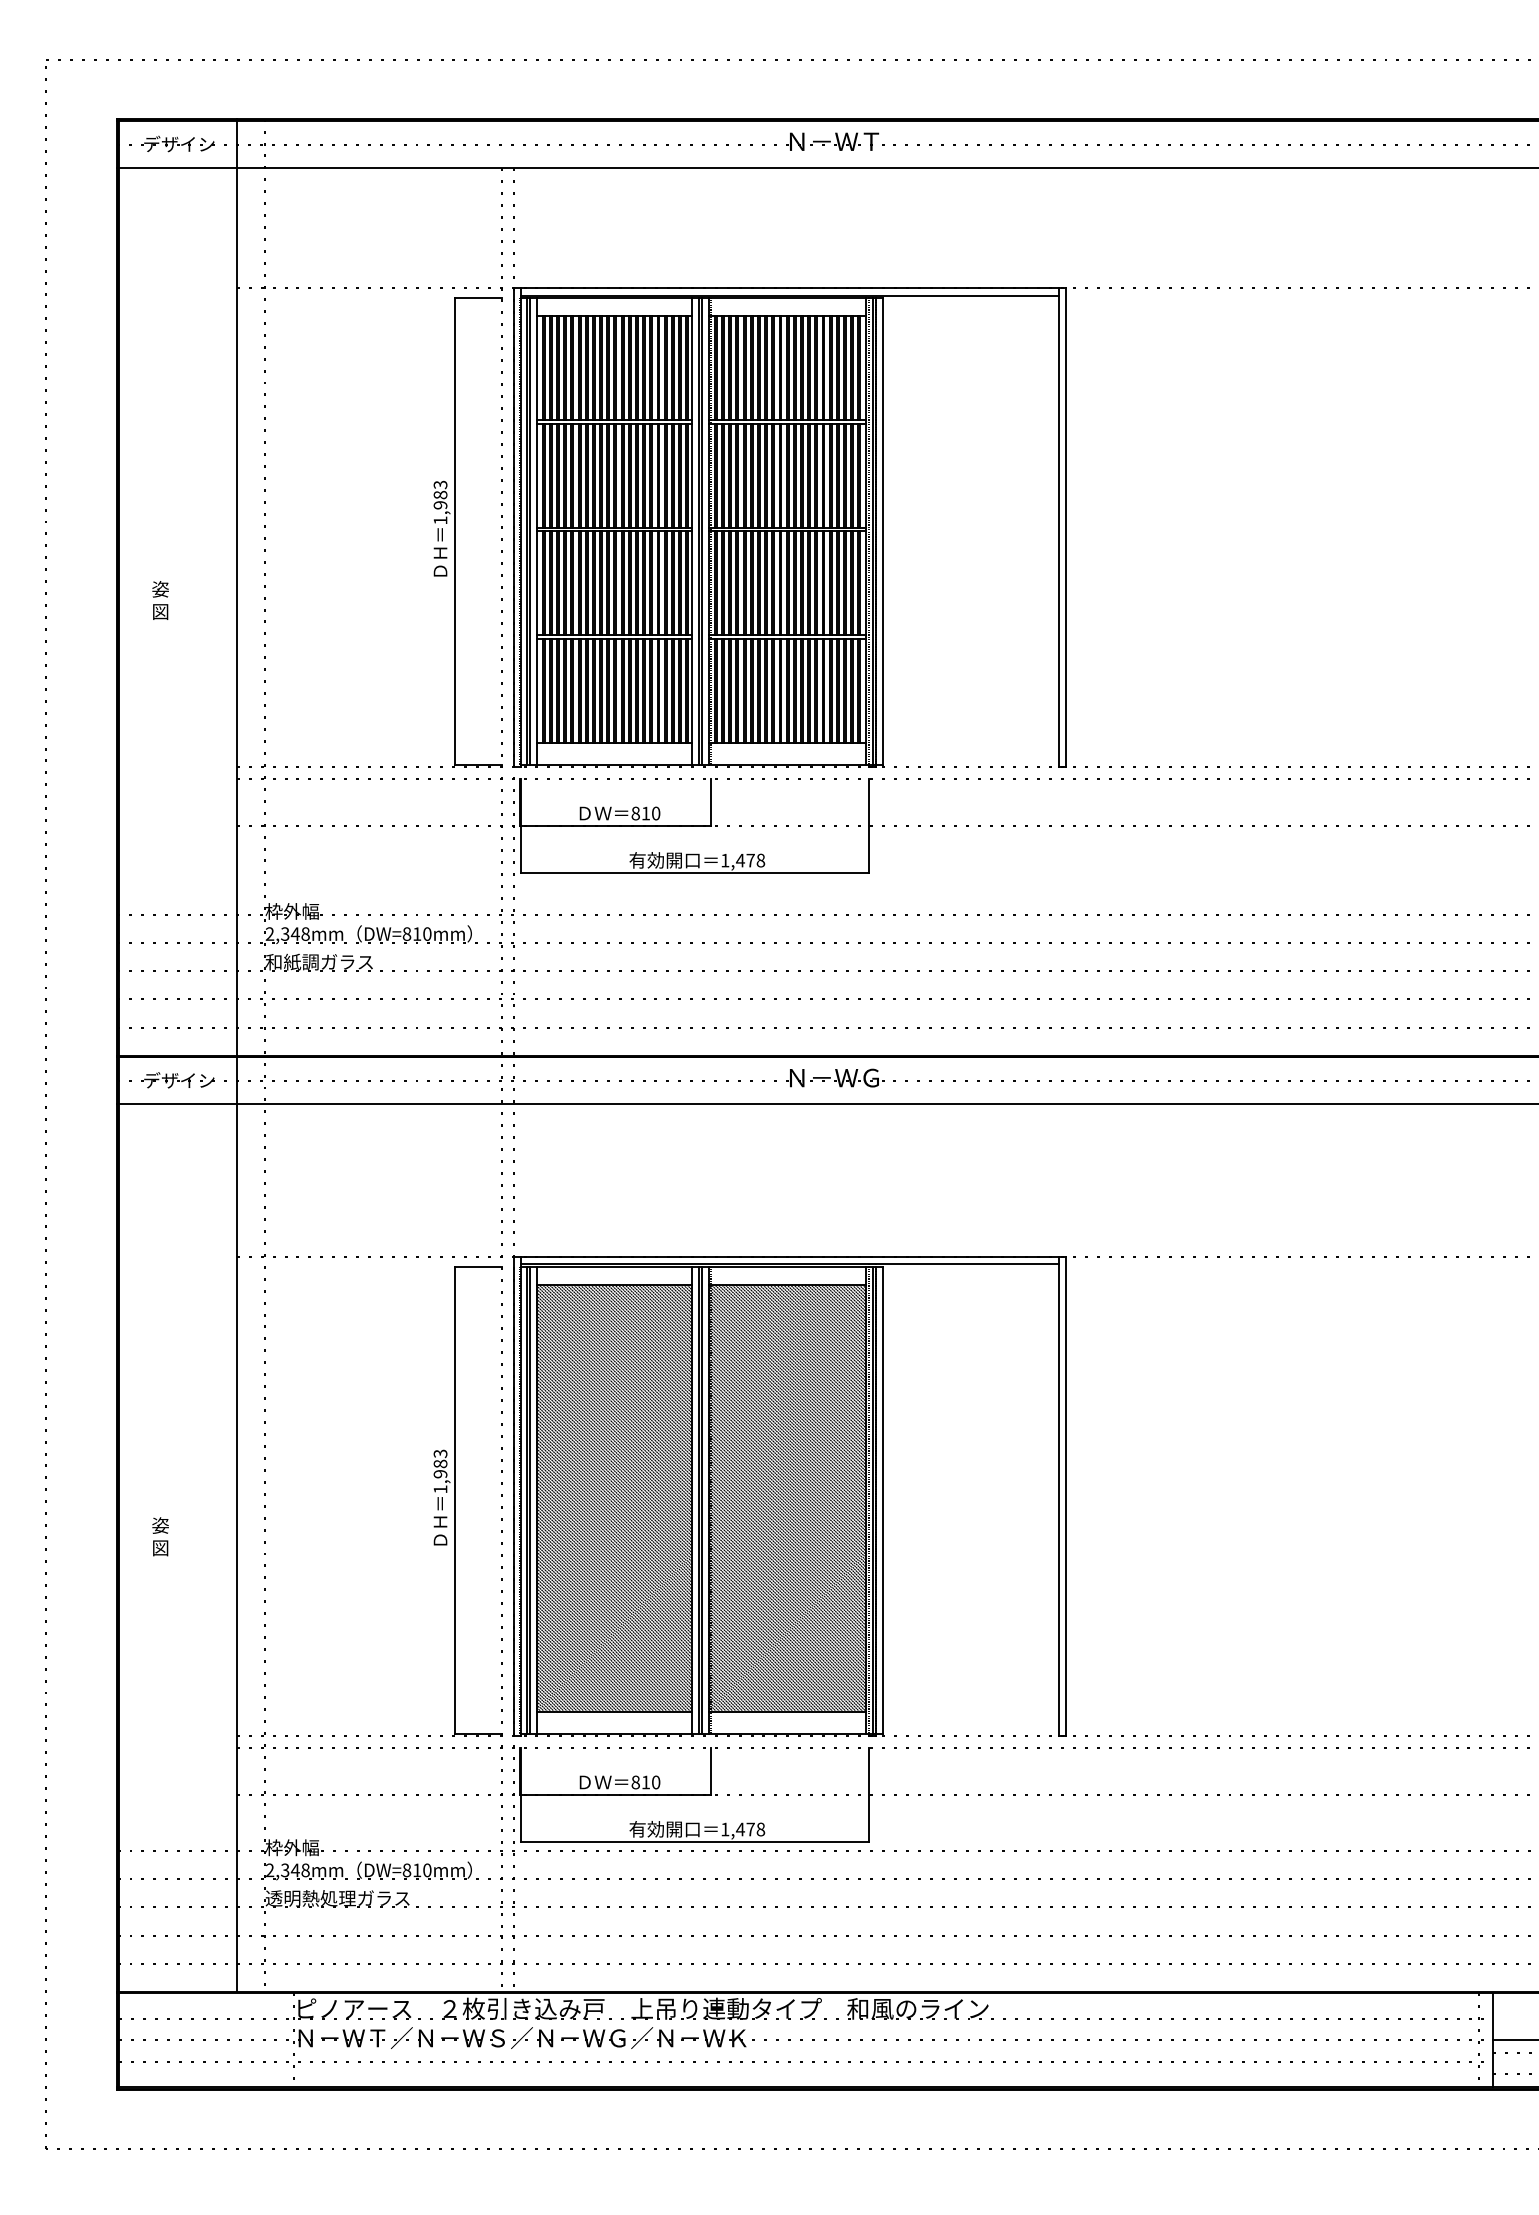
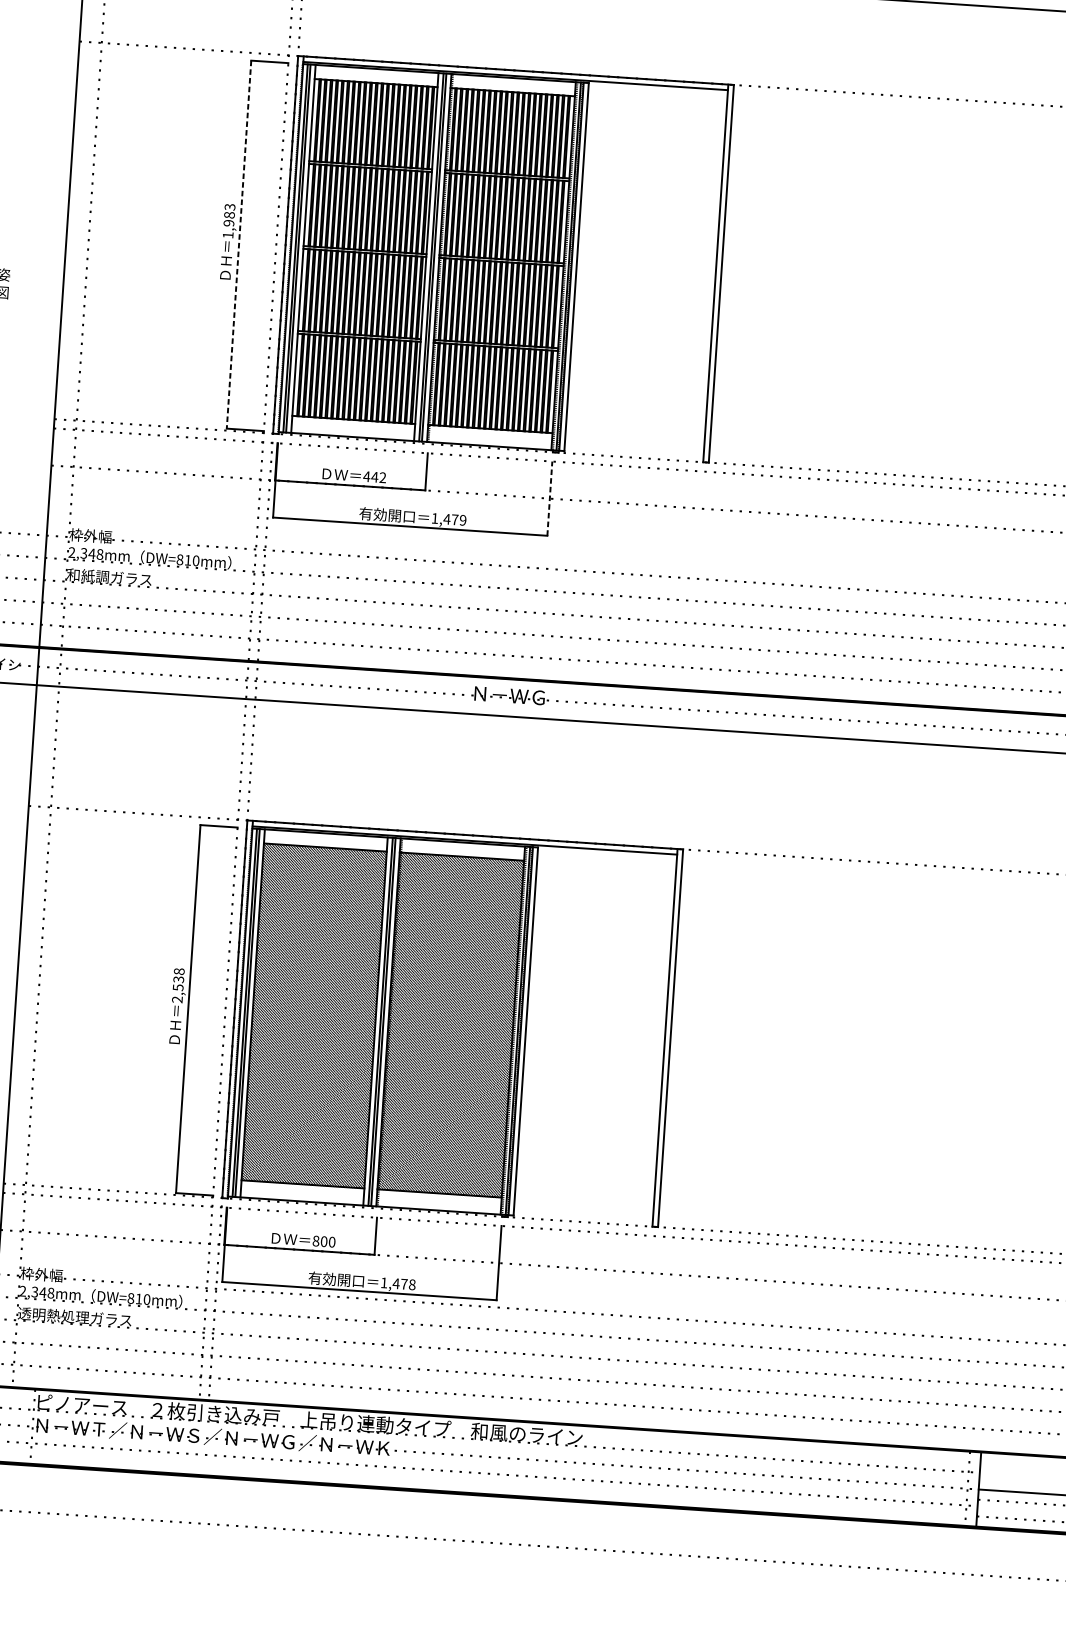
line: (455, 531) -> (239, 244), solid -> dashed
text: (645, 813) -> (374, 477), 810 -> 442
line: (868, 825) -> (549, 498), solid -> dashed
text: (760, 860) -> (462, 520), 1,478 -> 1,479
text: (440, 1471) -> (178, 985), 1,983 -> 2,538
text: (645, 1782) -> (323, 1241), 810 -> 800

